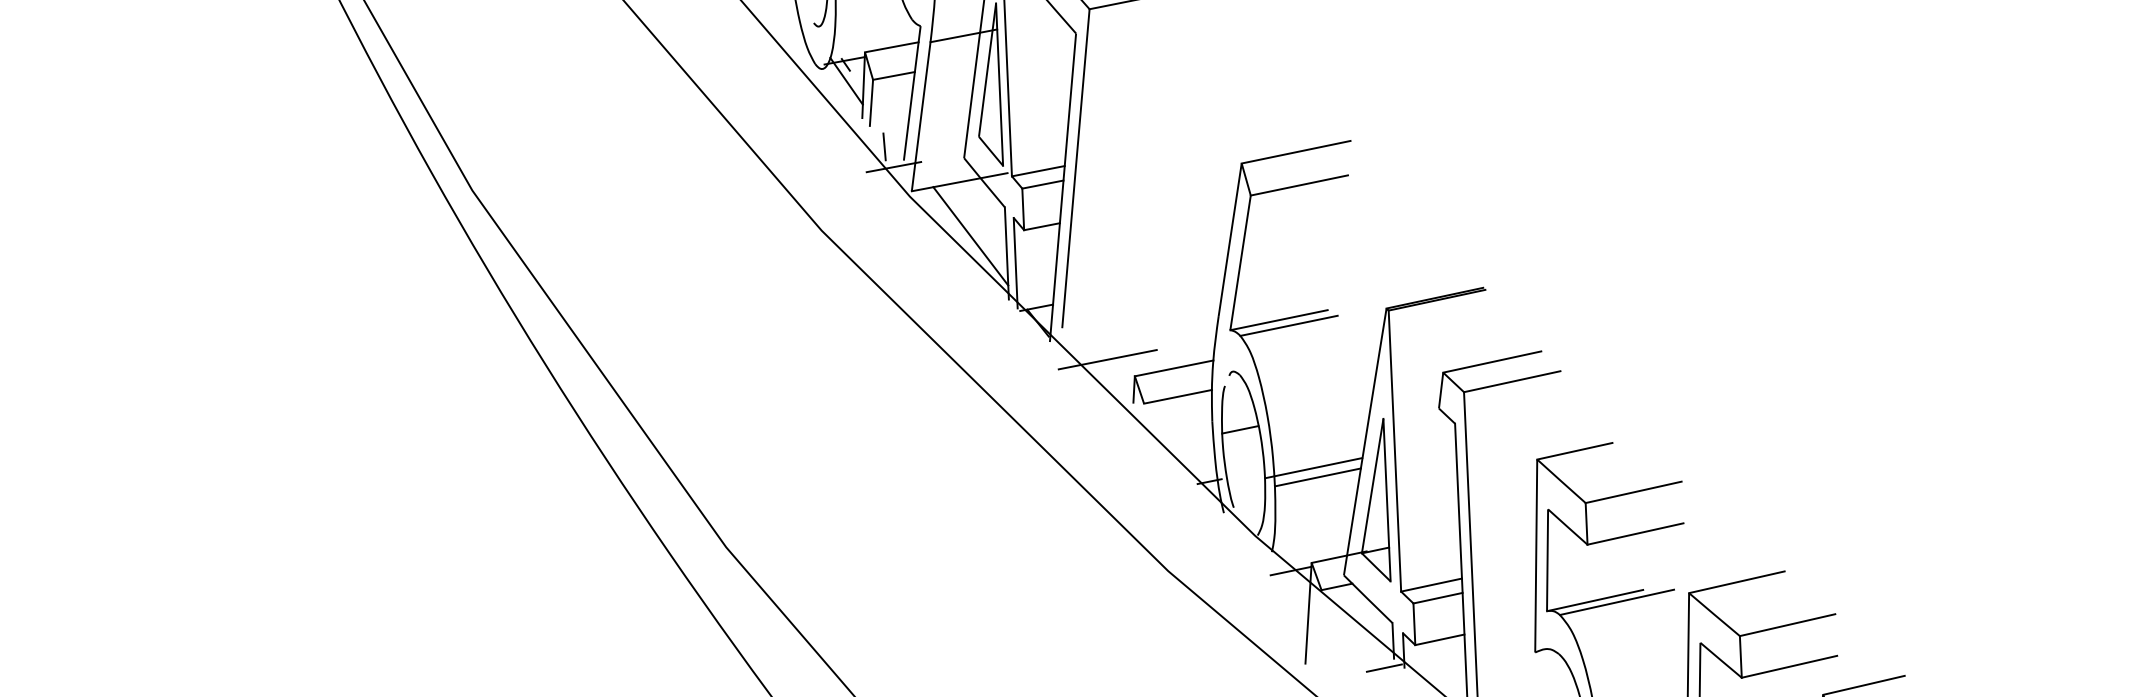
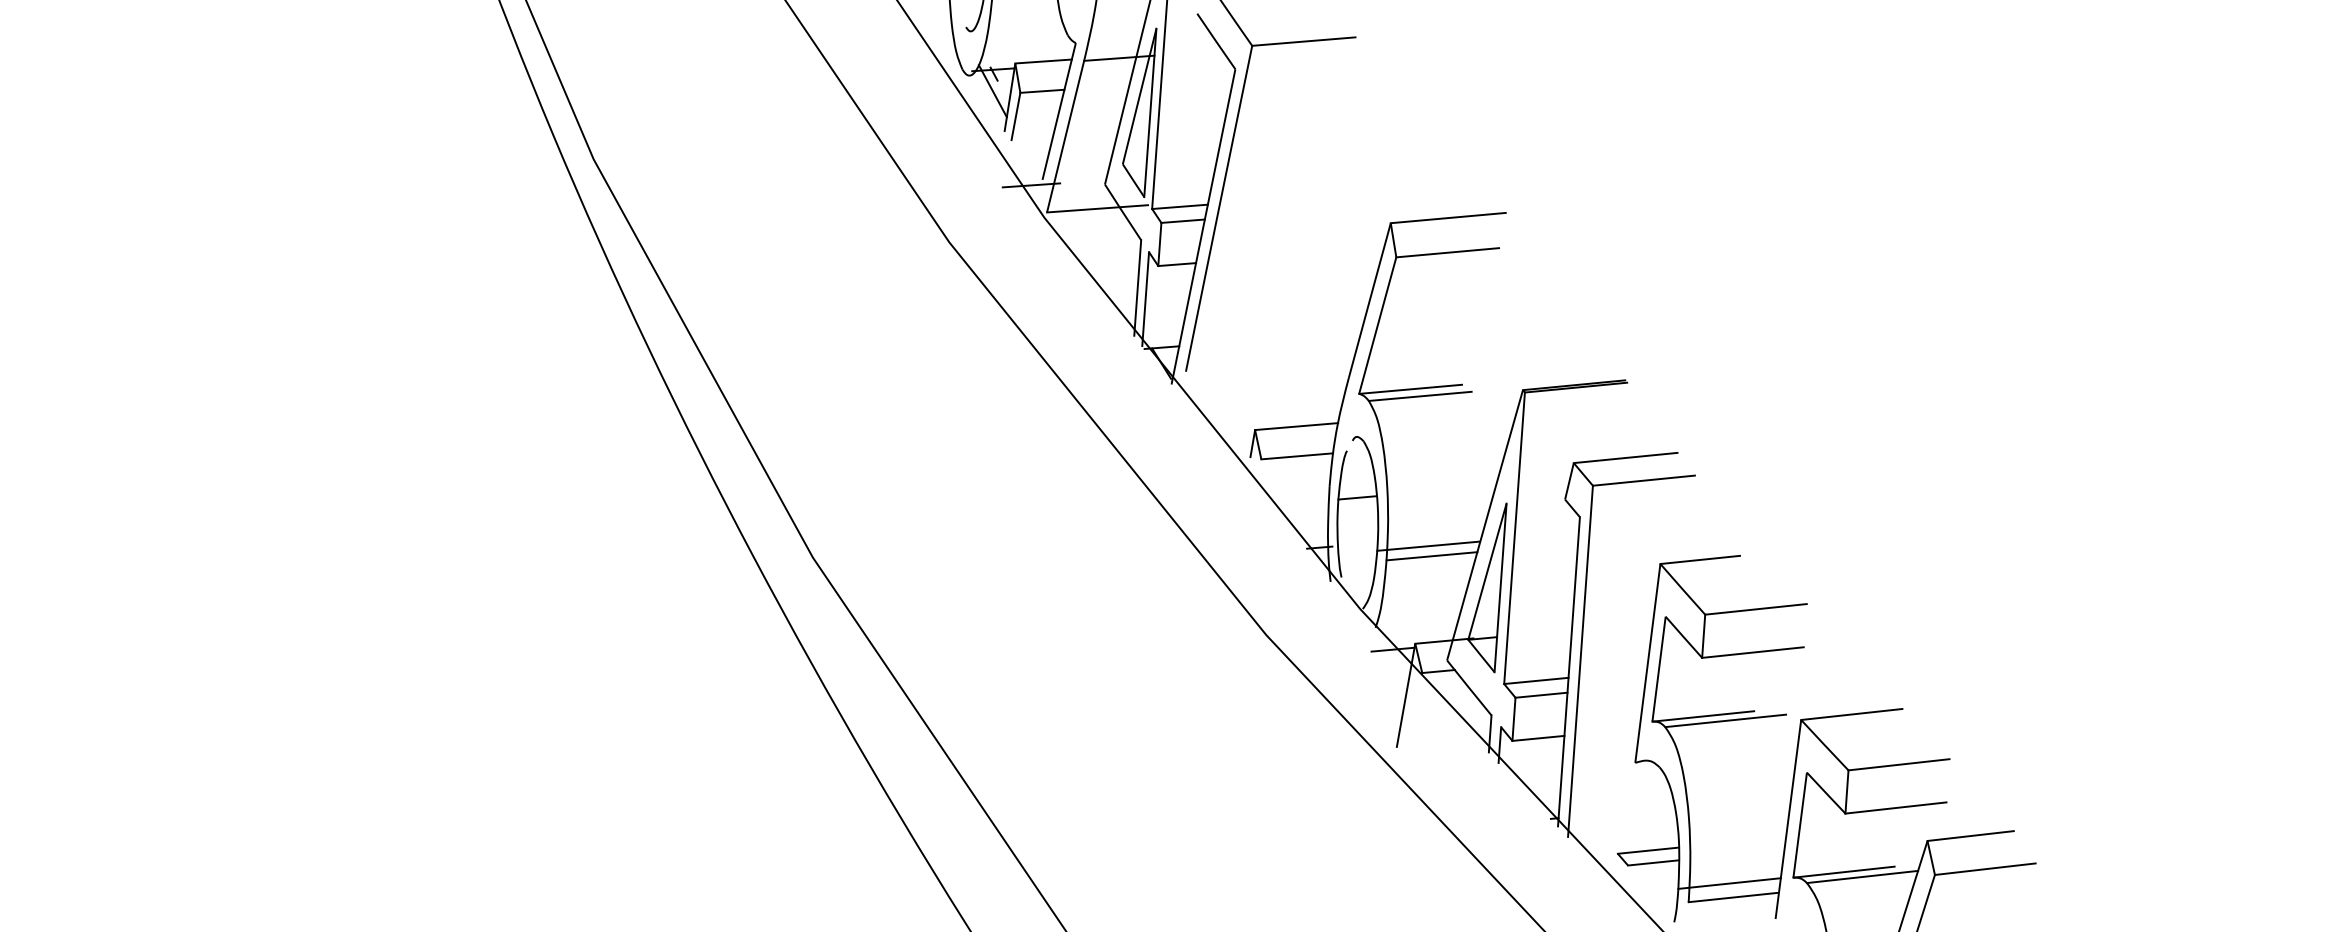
line: (883, 147) -> (1023, 163), removed
line: (970, 235) -> (1102, 265), removed
line: (1107, 359) -> (1228, 409), removed
line: (1384, 667) -> (1477, 760), removed

